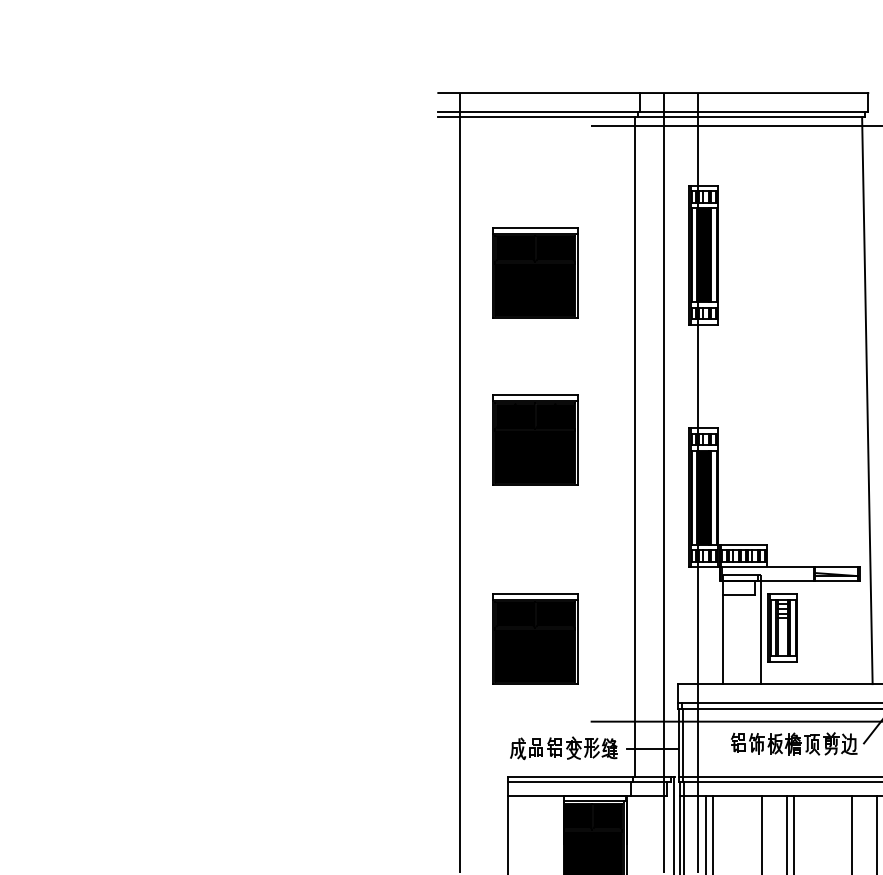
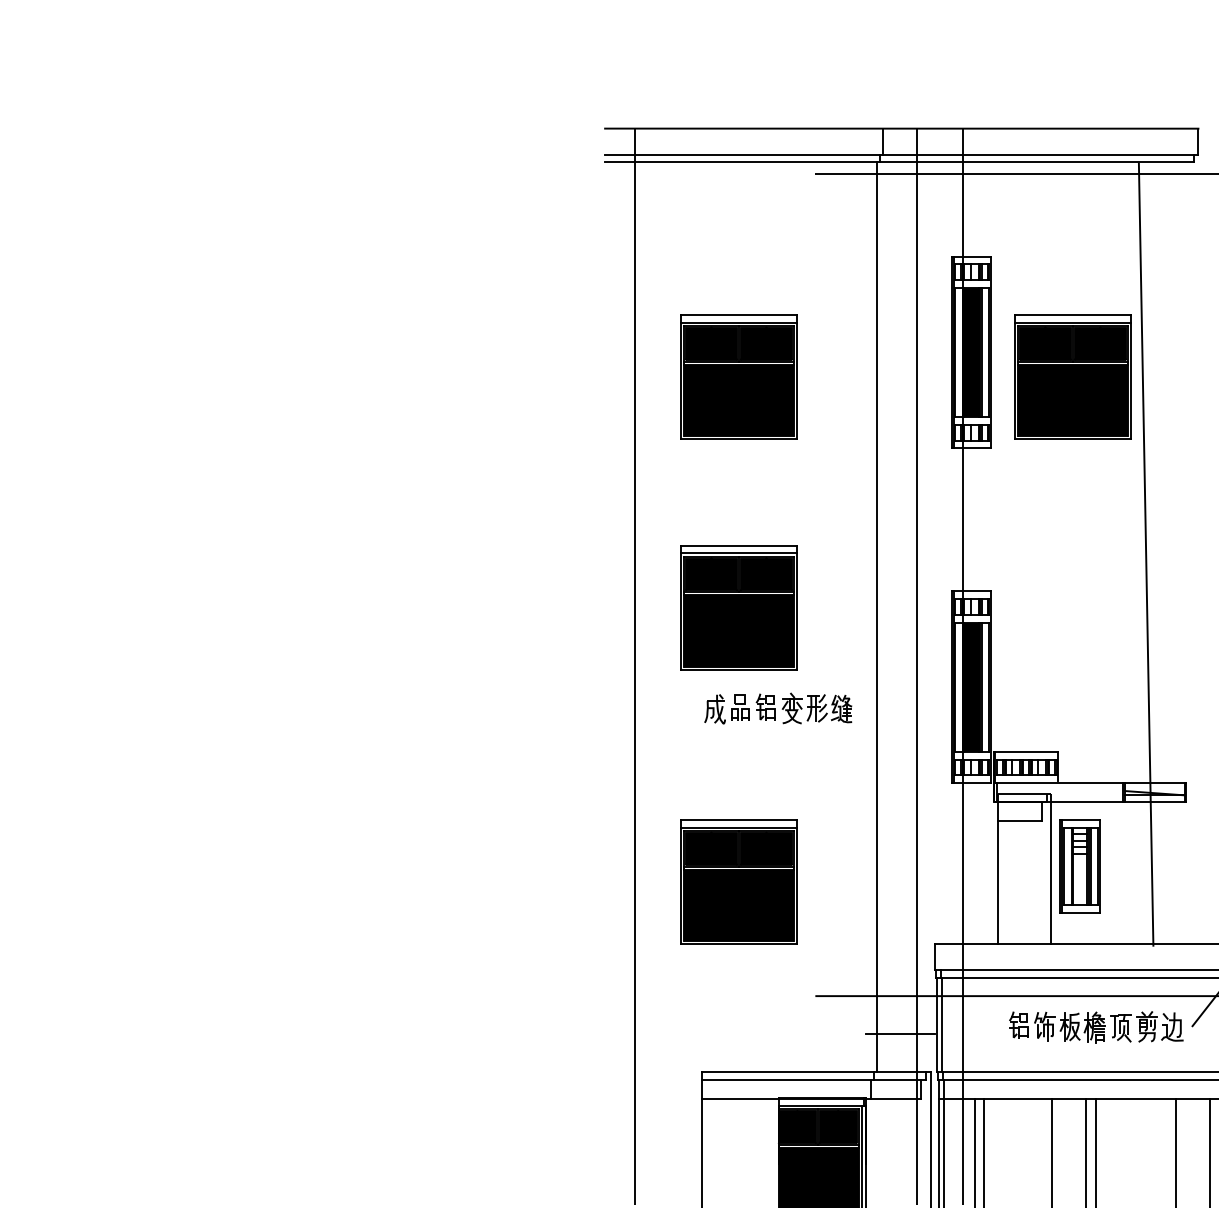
part: (777, 272) -> (1073, 376), added
line: (867, 400) -> (1146, 554), moved
part: (563, 748) -> (777, 708), moved

